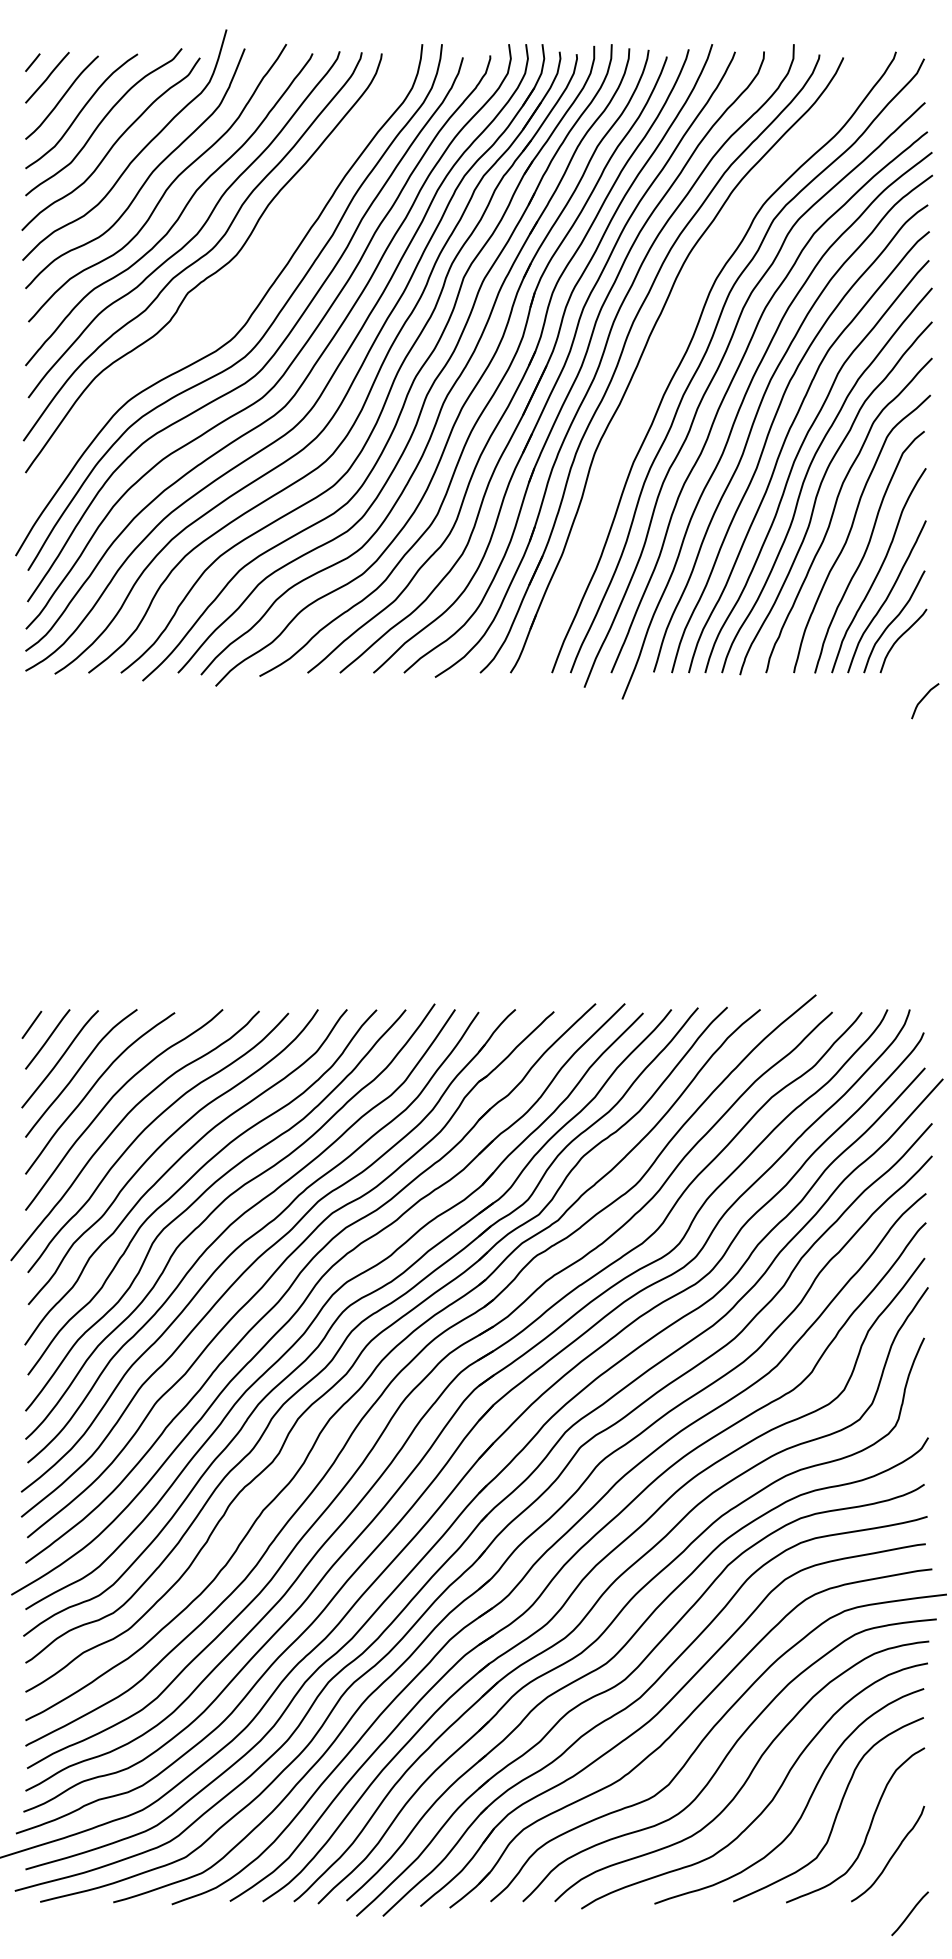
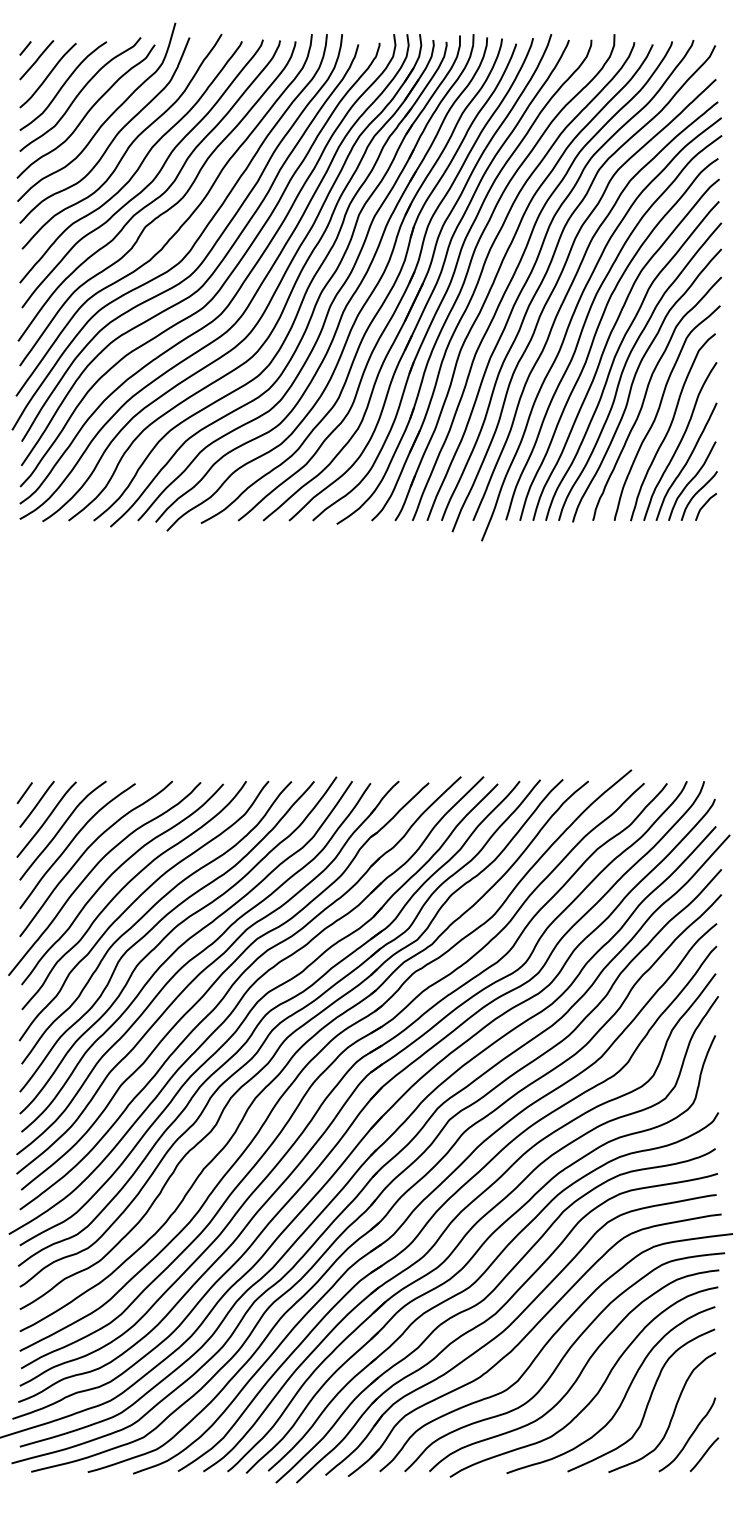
curve: (230, 295) -> (178, 228), added
curve: (666, 352) -> (515, 272), added
line: (923, 699) -> (704, 505), moved
line: (909, 1913) -> (703, 1454), moved

